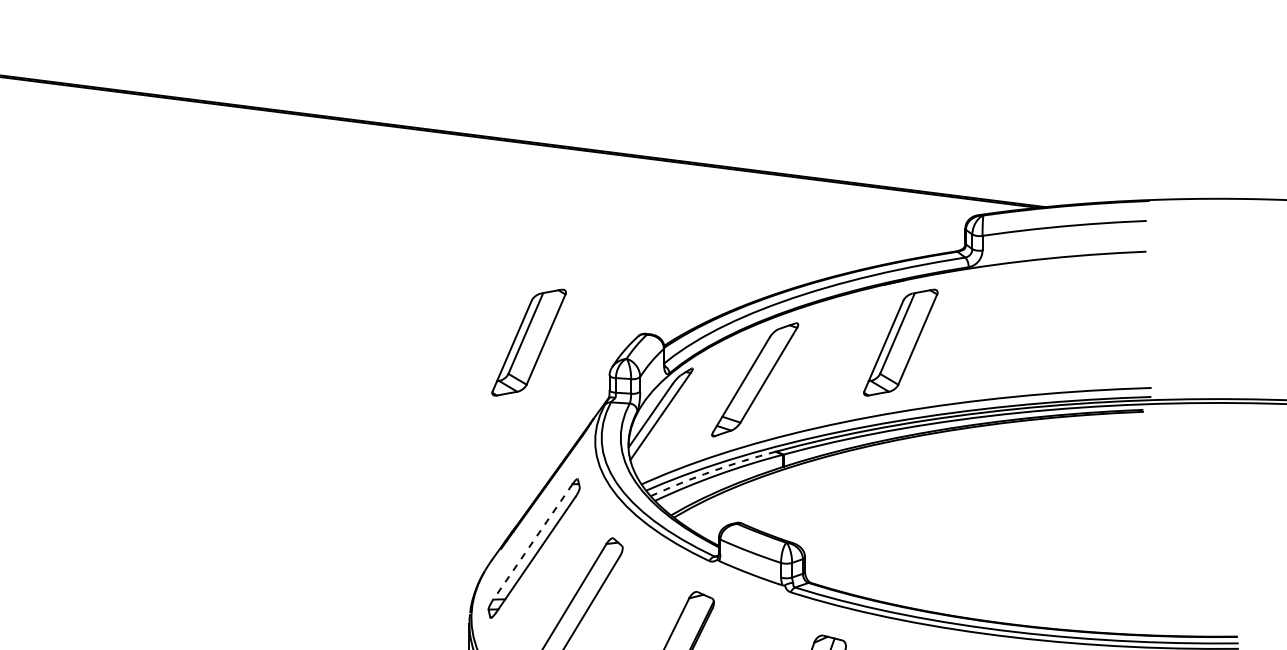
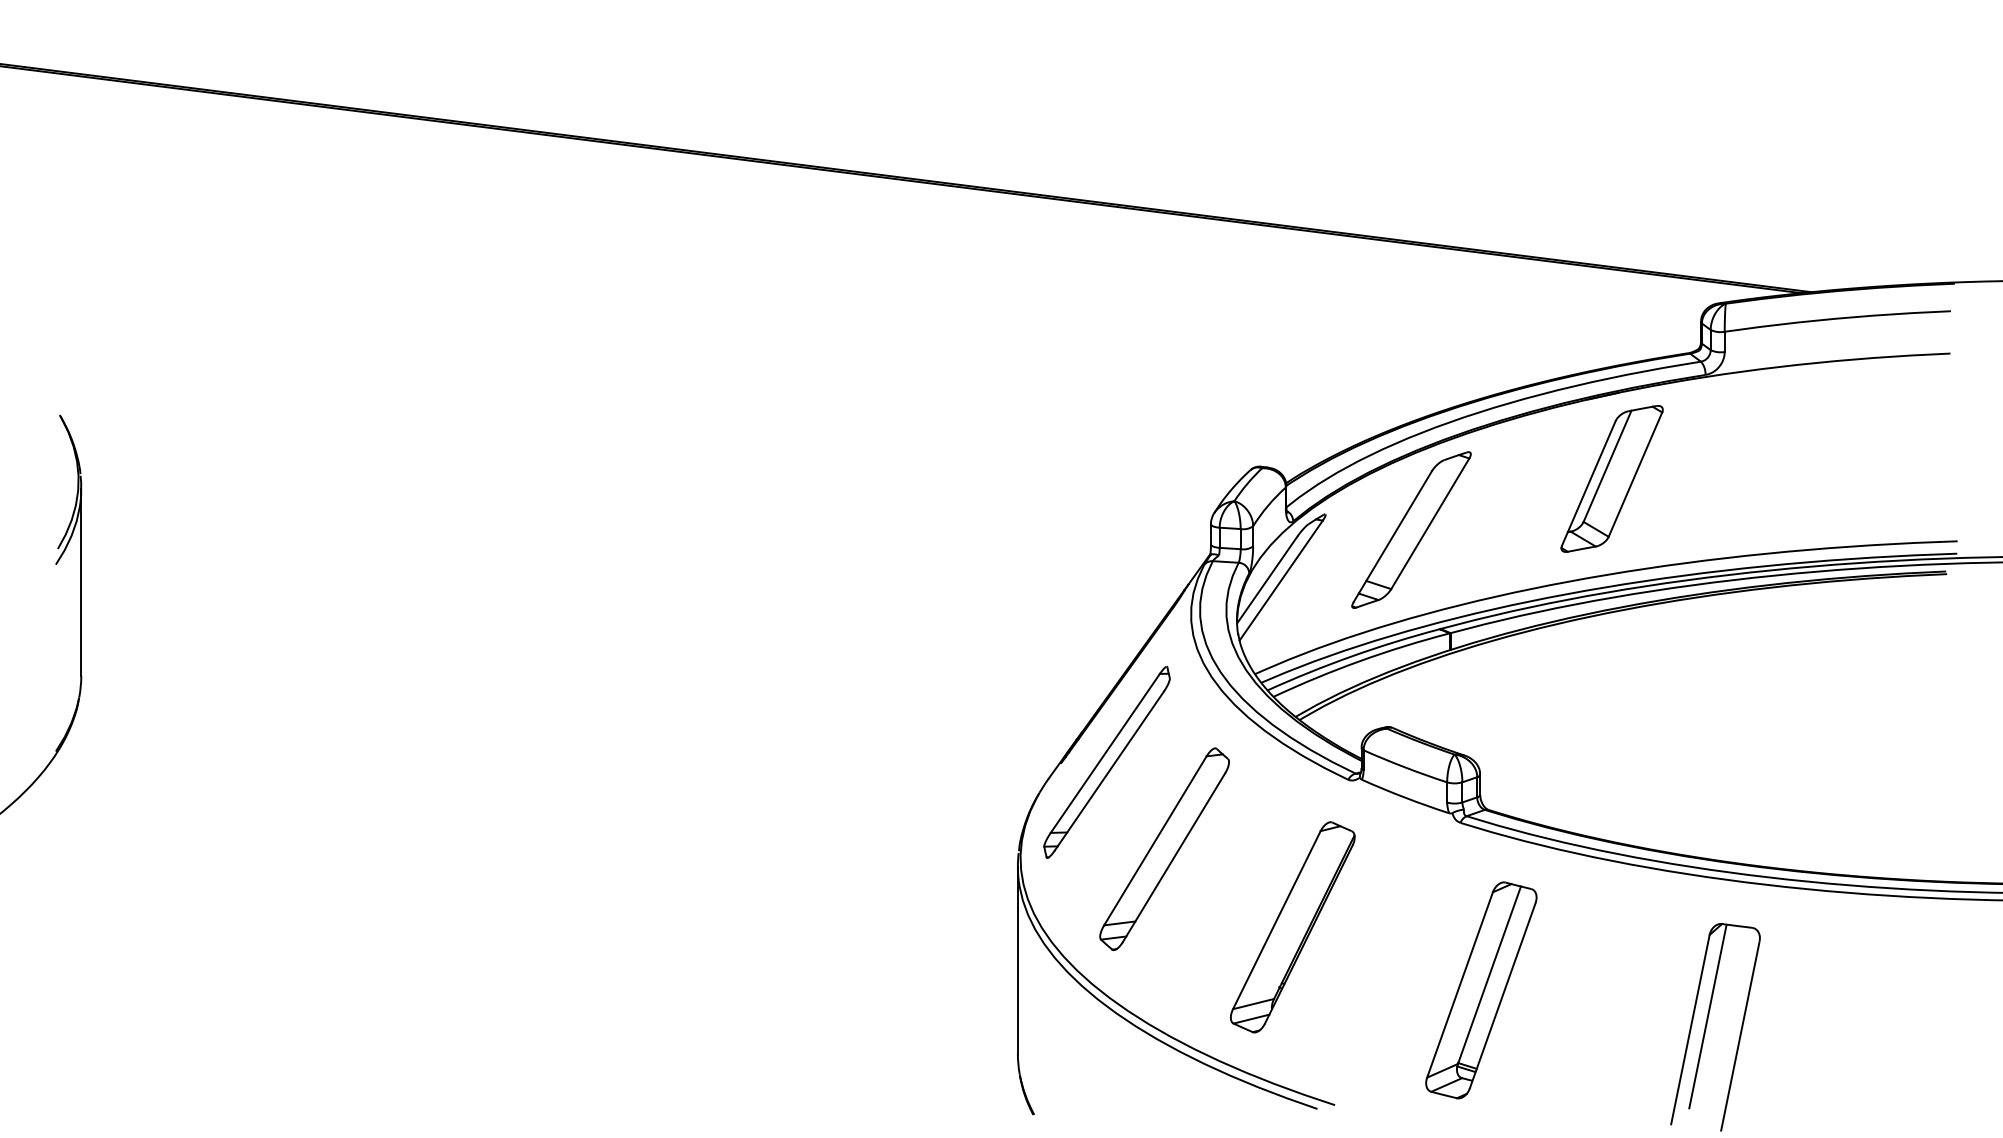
part: (528, 342) -> (1099, 478), removed
arc: (712, 471) -> (1352, 656), dashed -> solid
line: (533, 541) -> (1105, 753), dashed -> solid

